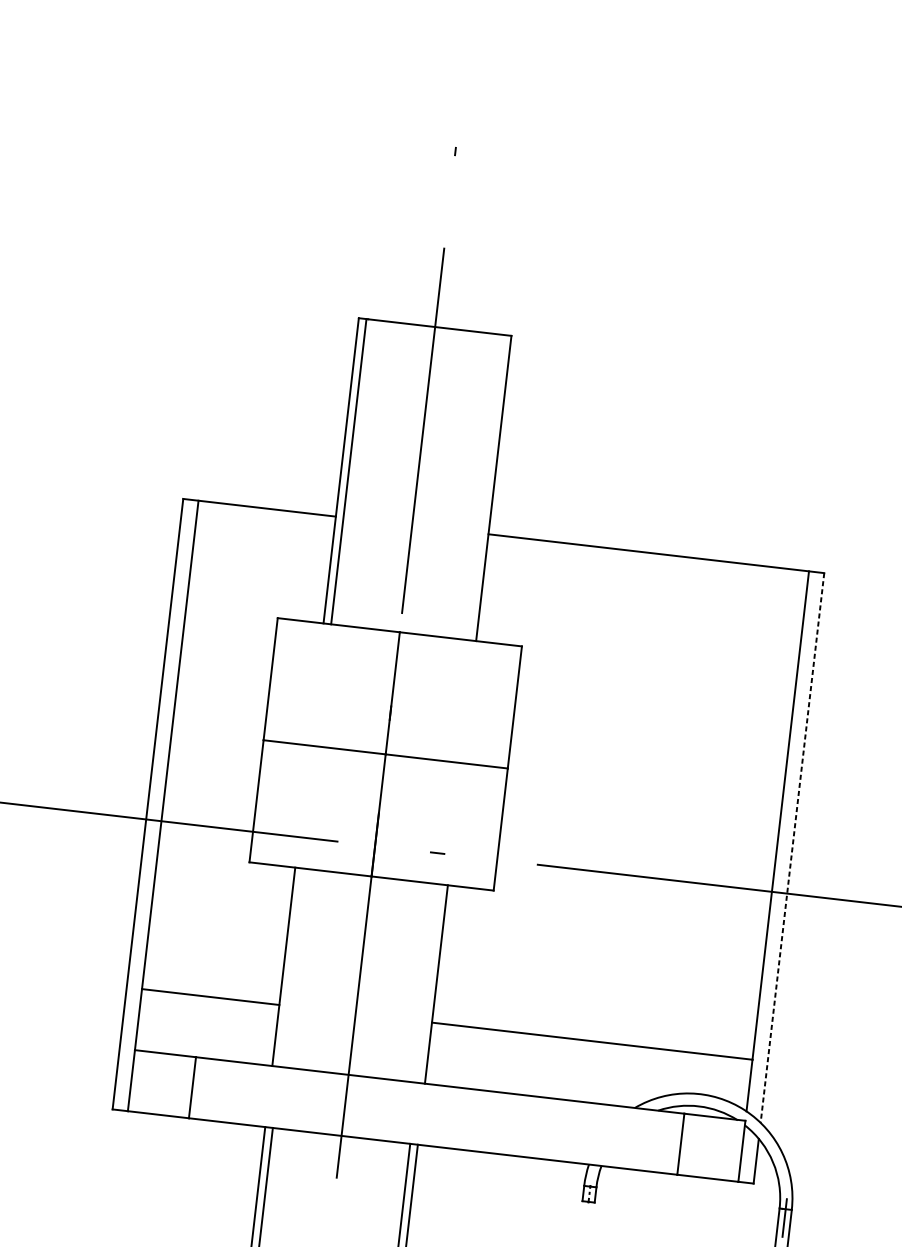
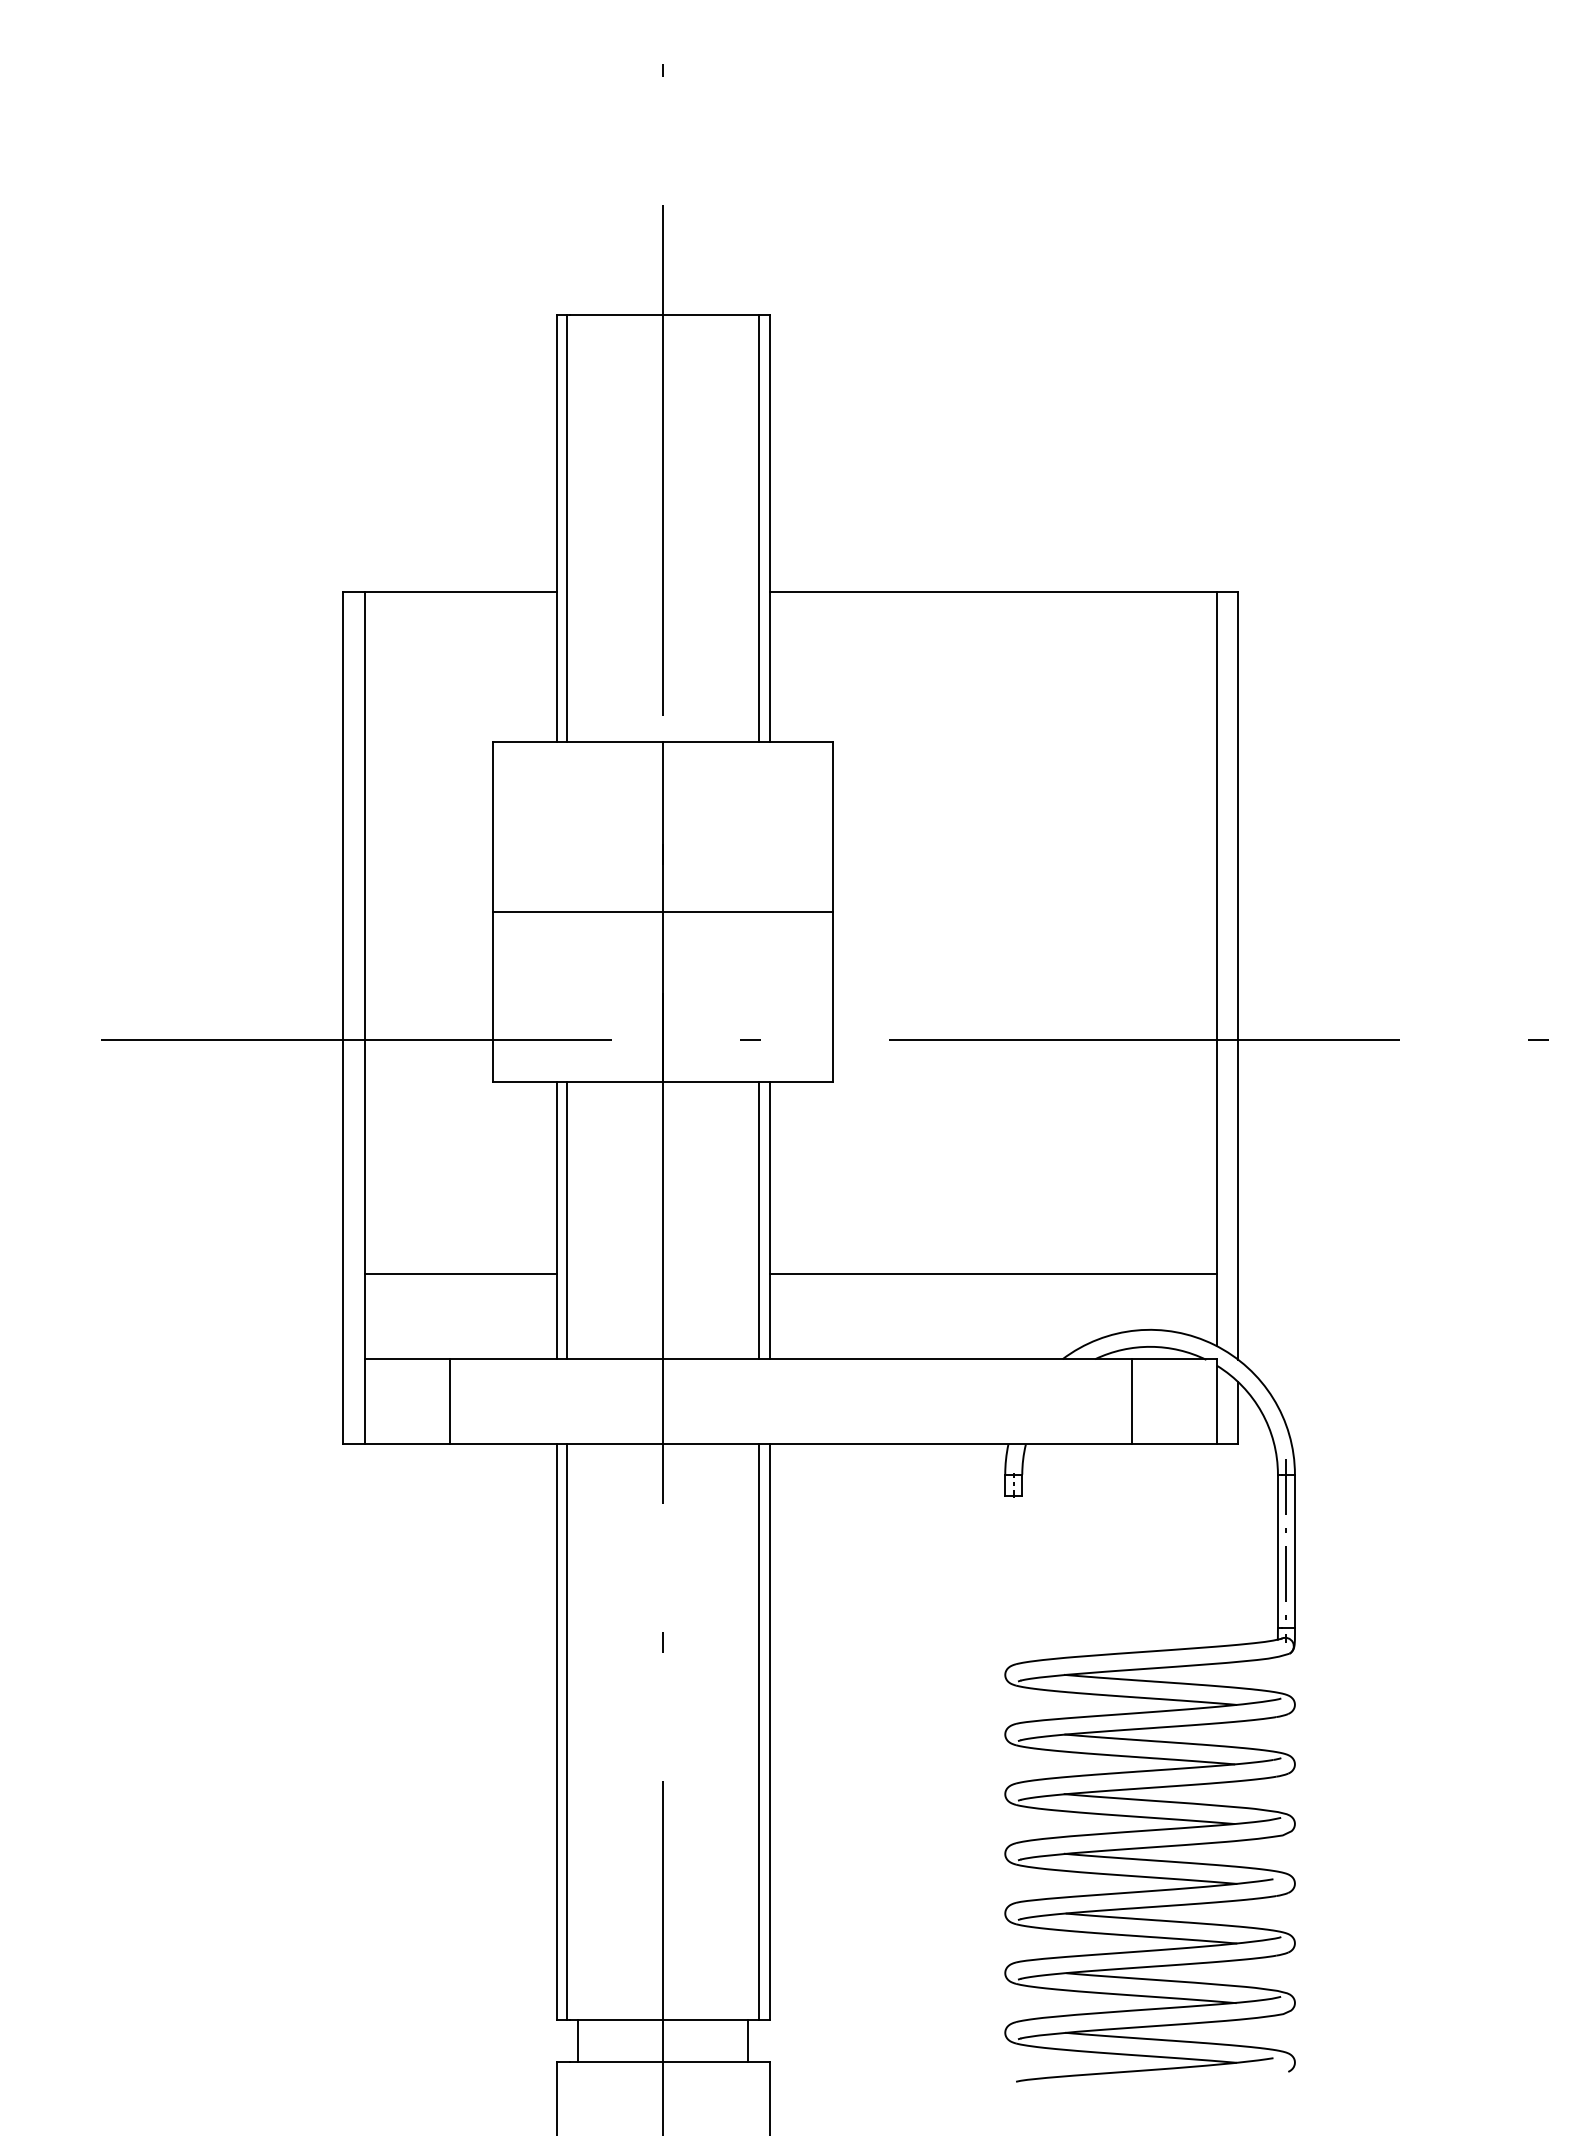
line: (485, 487) -> (758, 528), added
line: (792, 848) -> (1238, 976), dashed -> solid
line: (291, 967) -> (567, 1220), added
line: (428, 983) -> (758, 1220), added

